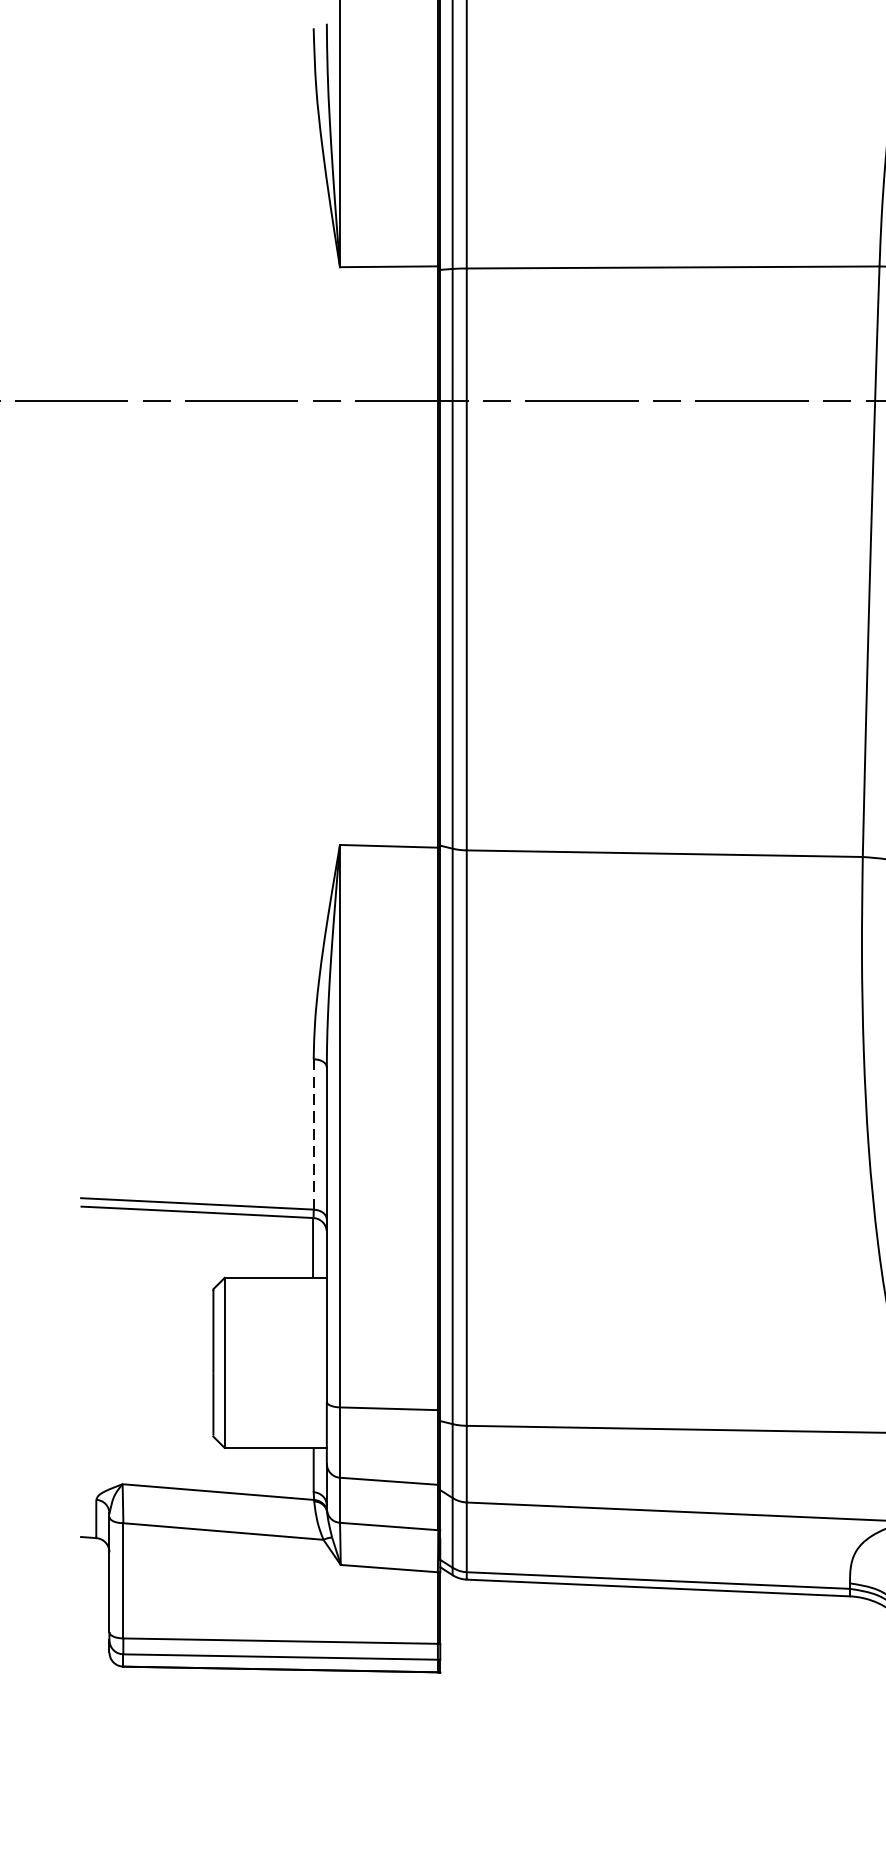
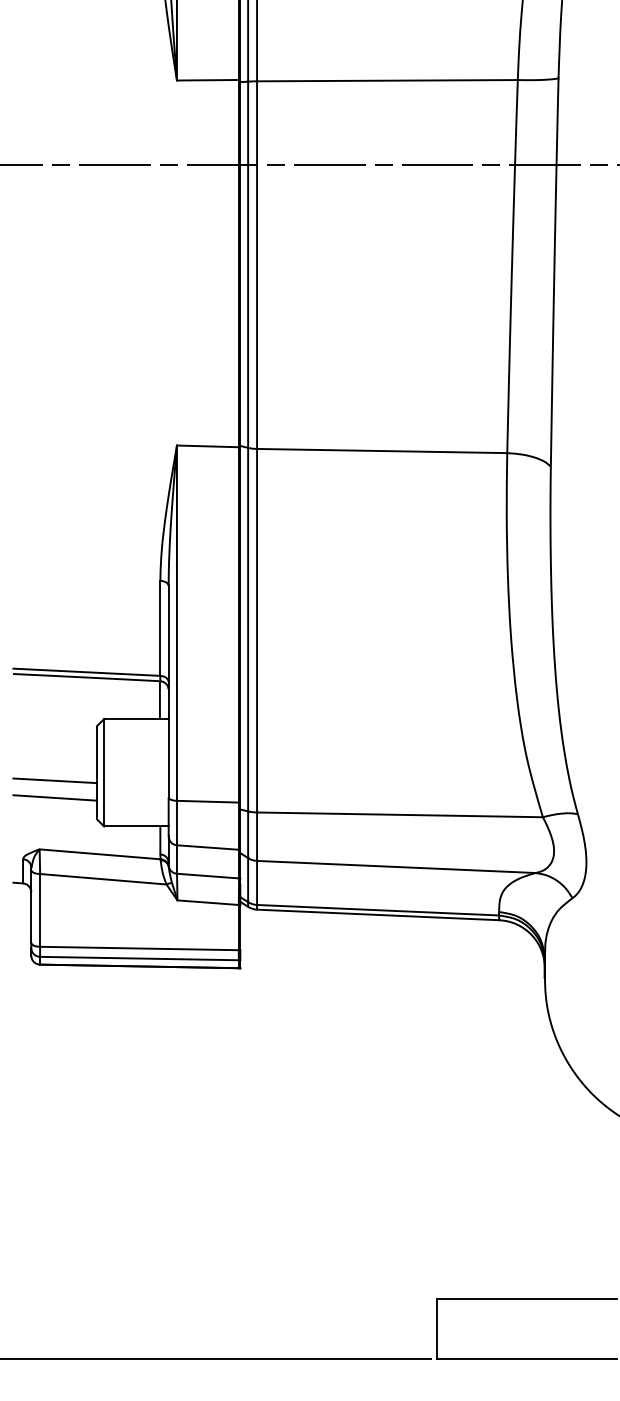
line: (313, 1134) -> (160, 628), dashed -> solid
line: (147, 1375) -> (55, 780), added
line: (147, 1402) -> (55, 797), added

